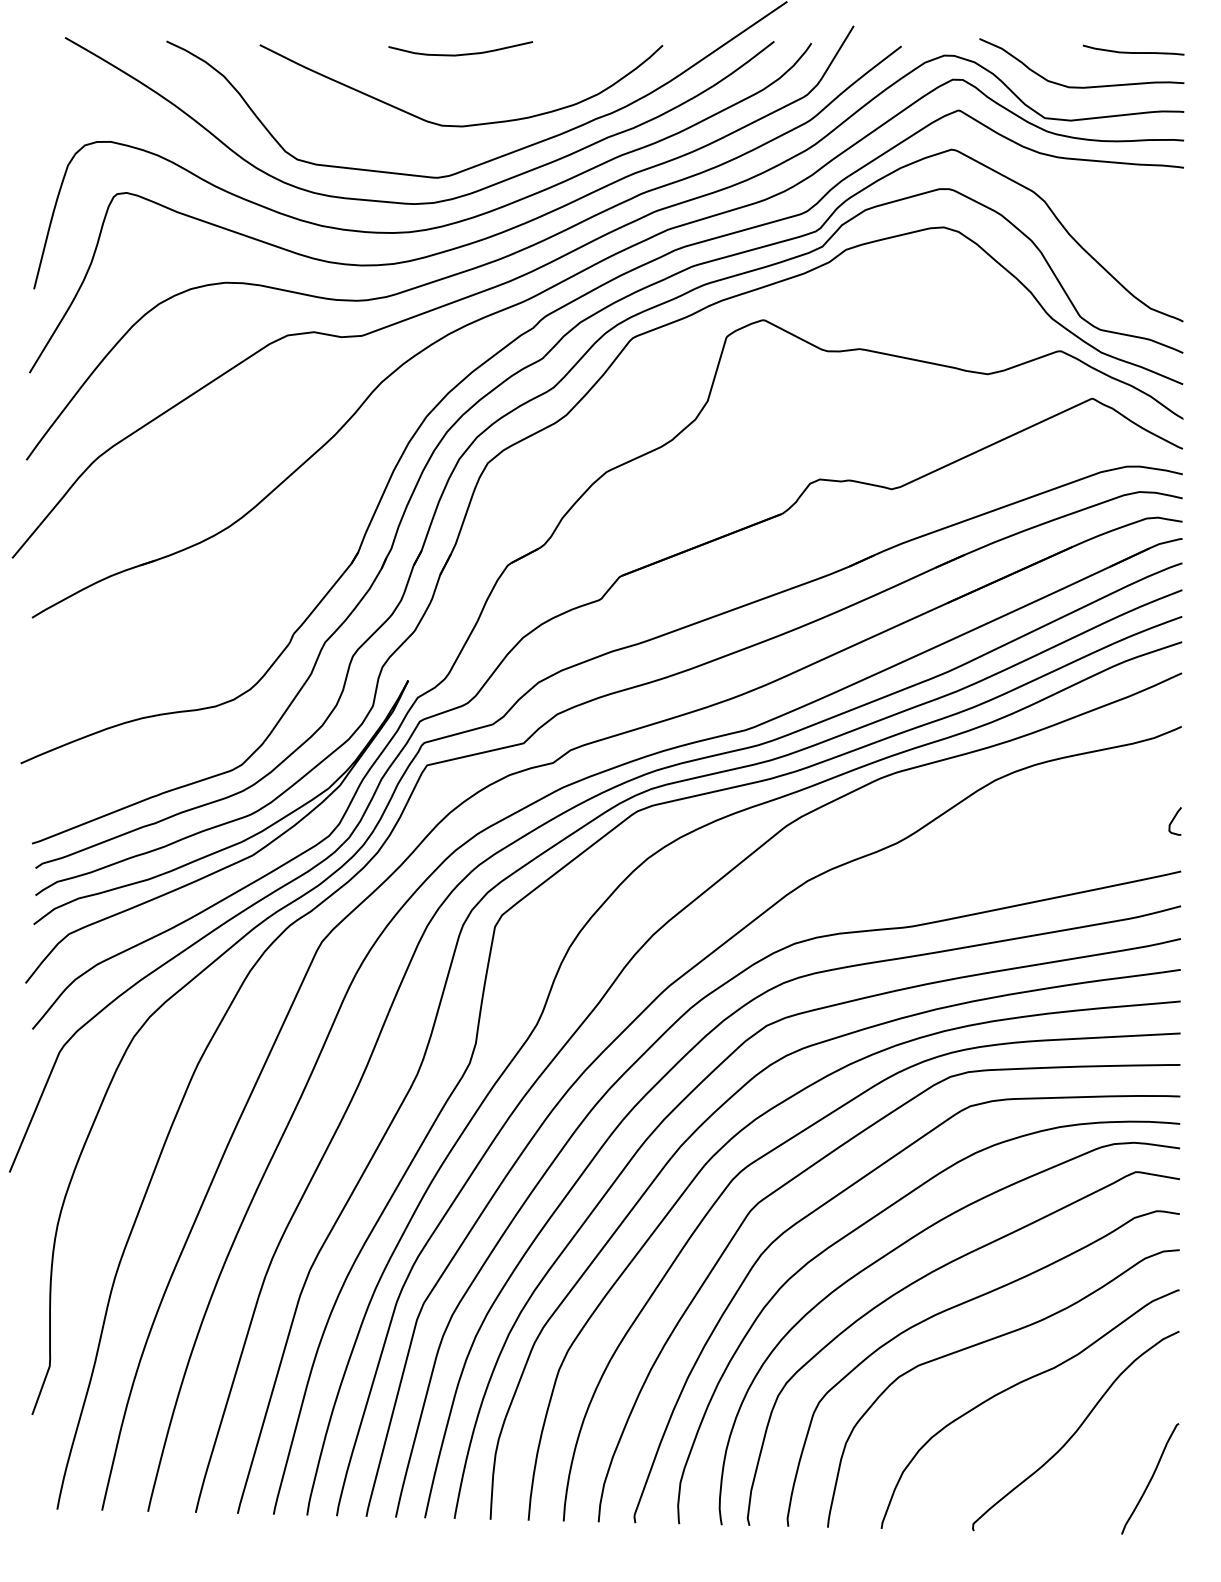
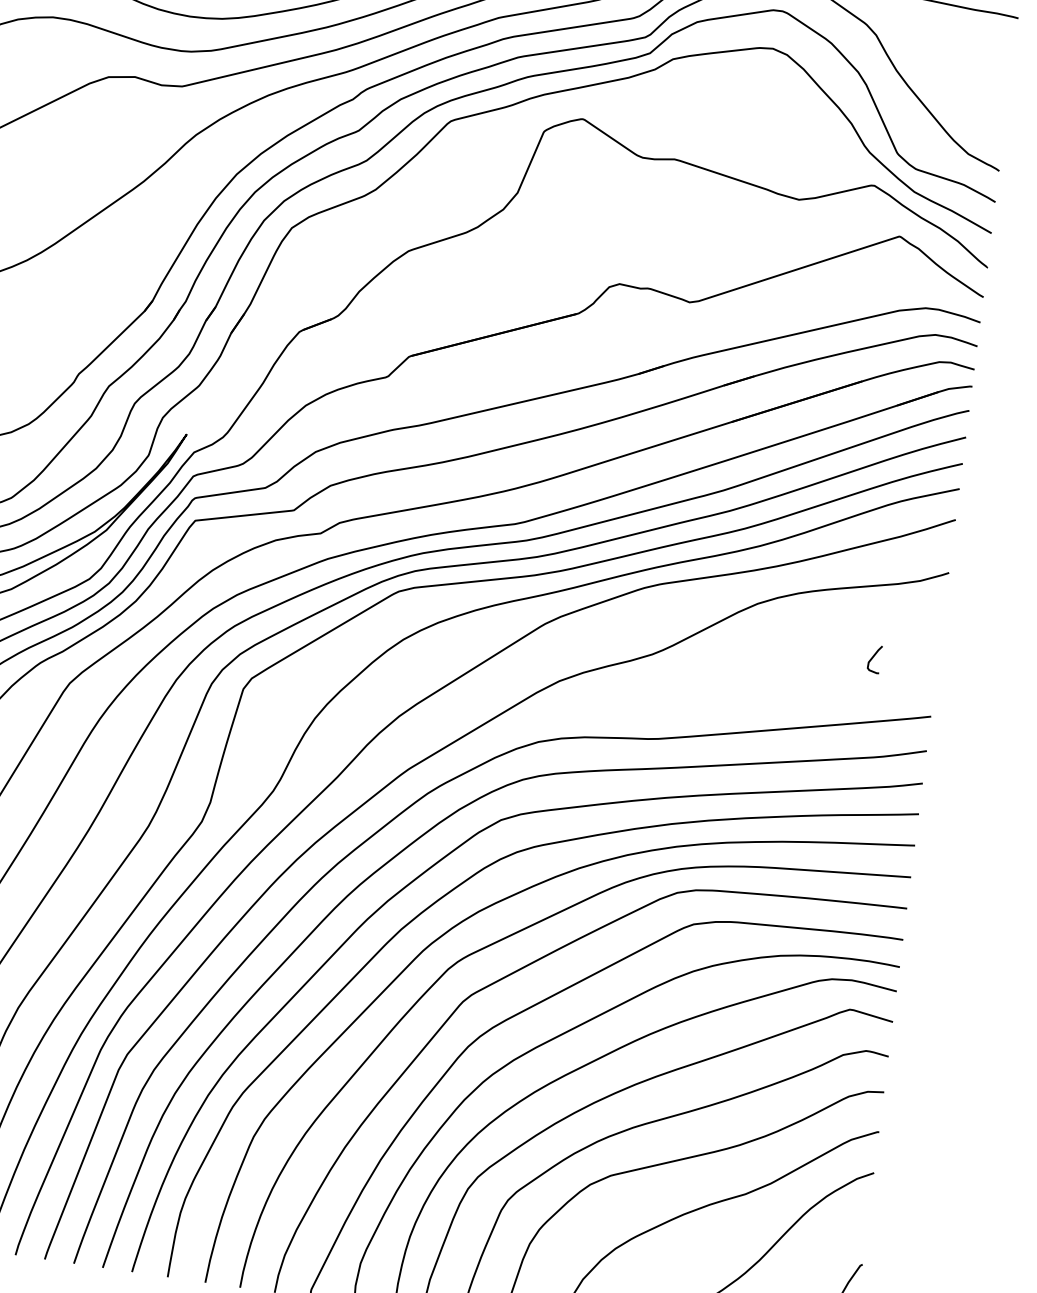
curve: (1173, 820) -> (873, 658), moved

